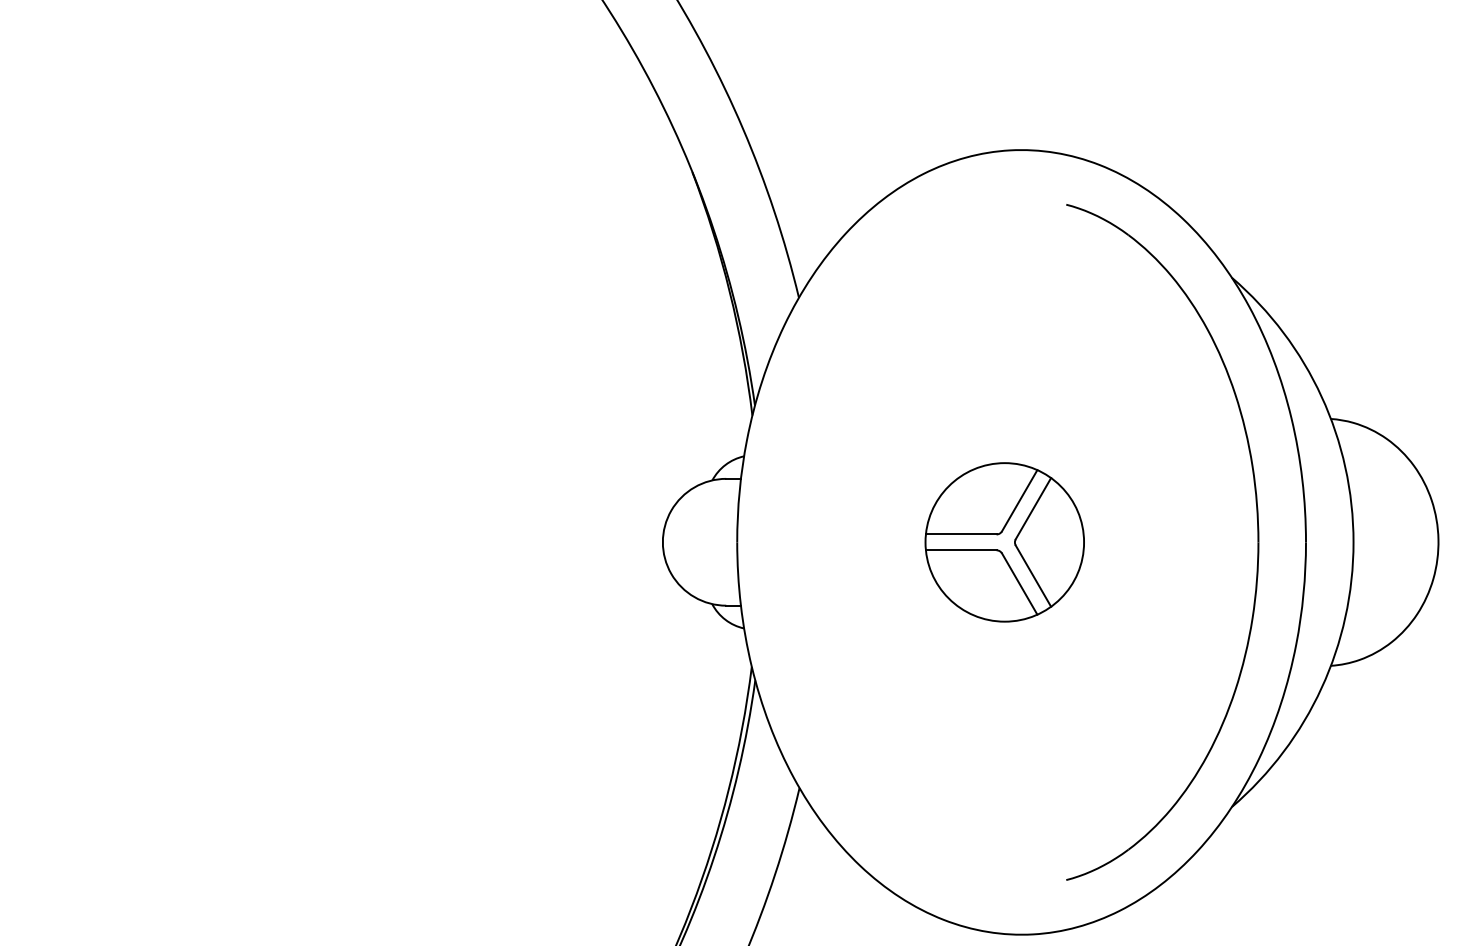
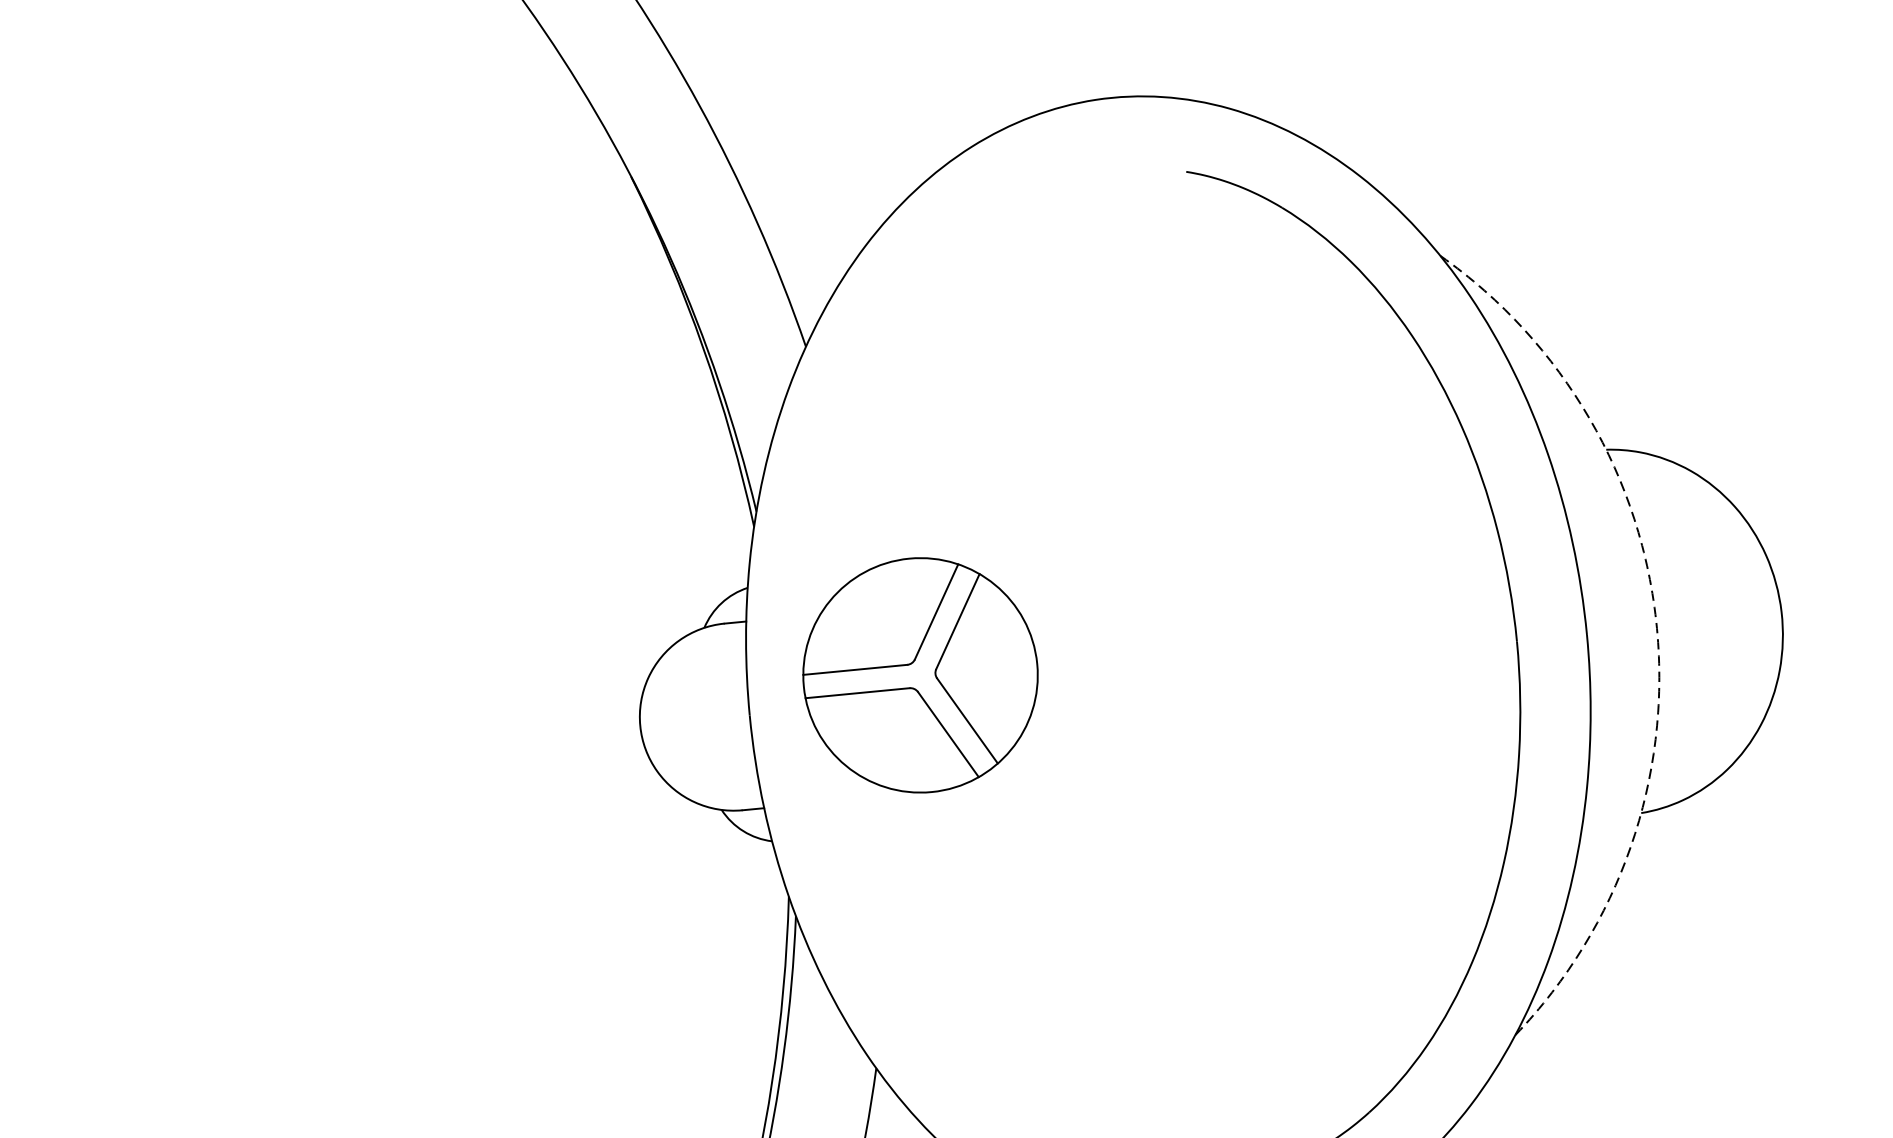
part: (1004, 542) -> (920, 675), moved
arc: (1353, 542) -> (1656, 628), solid -> dashed

